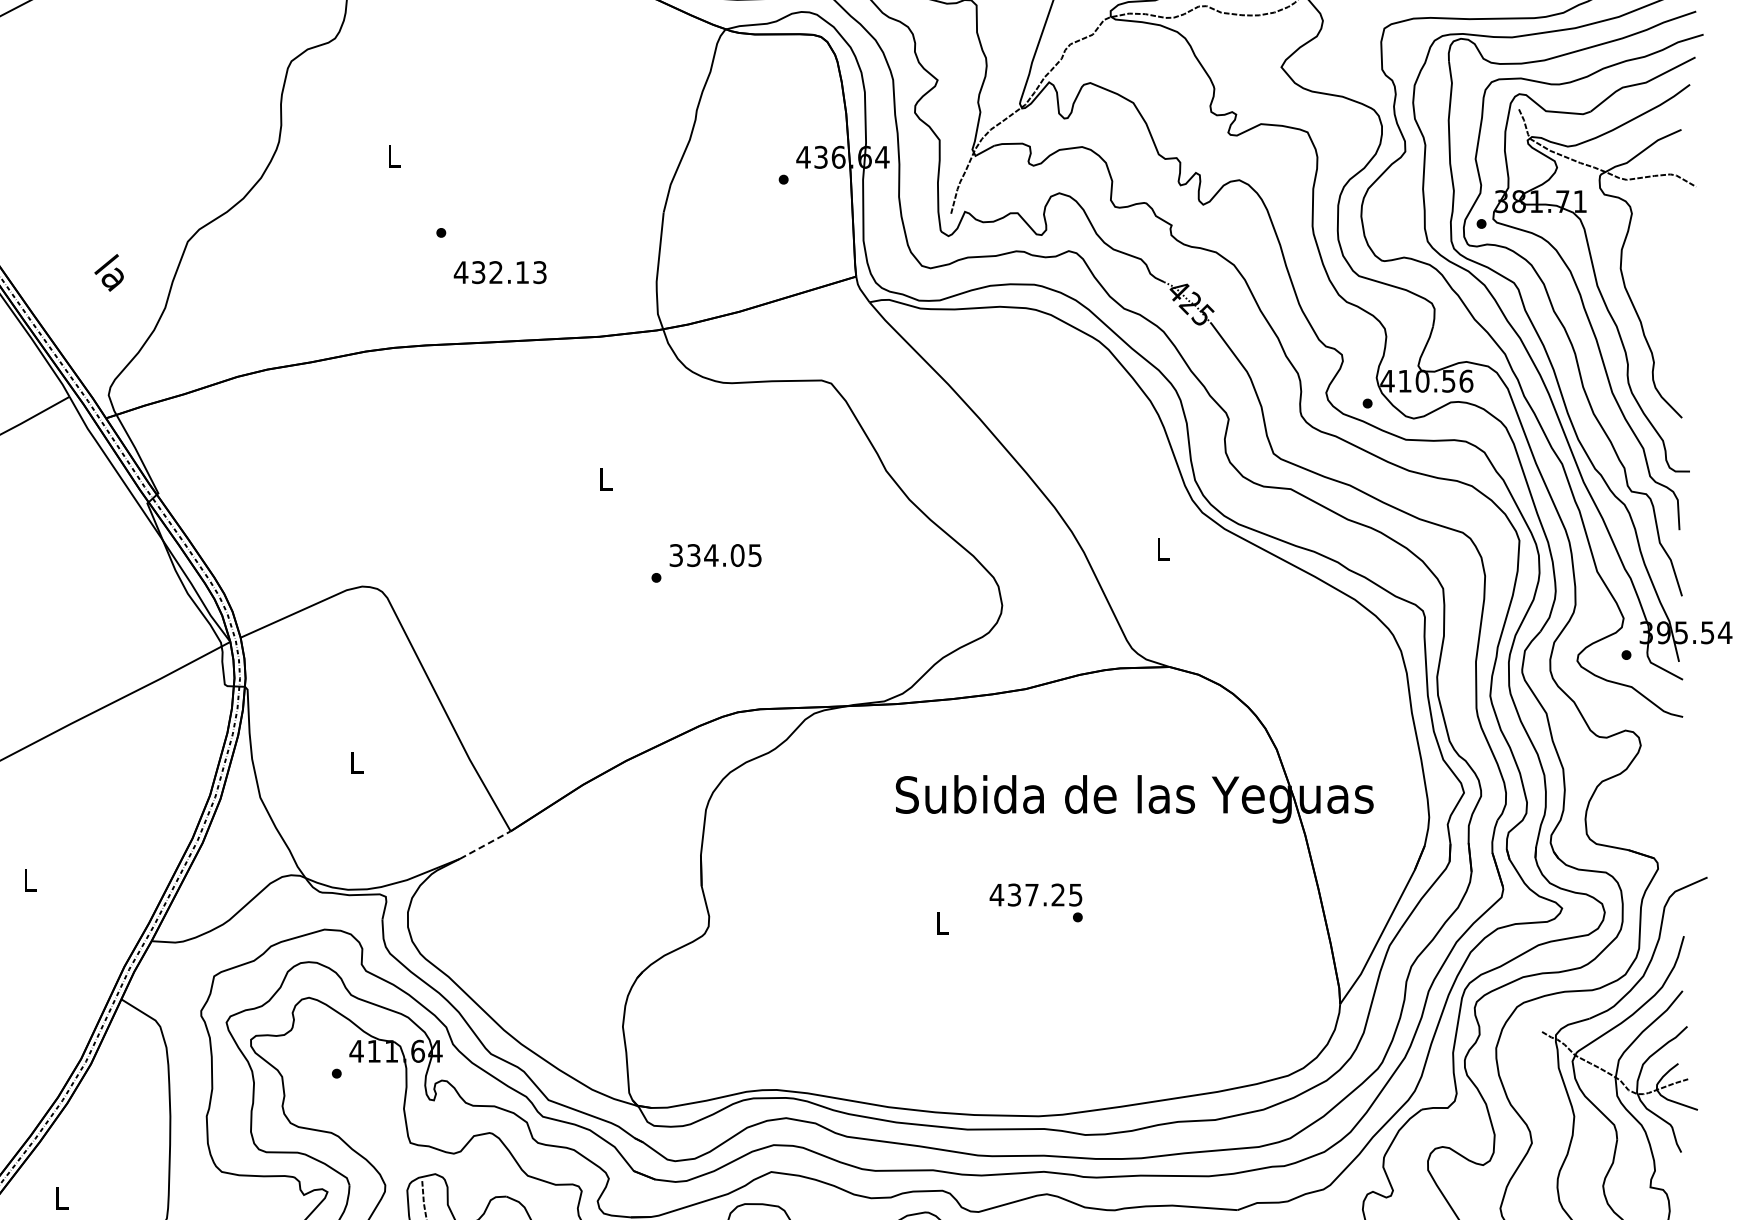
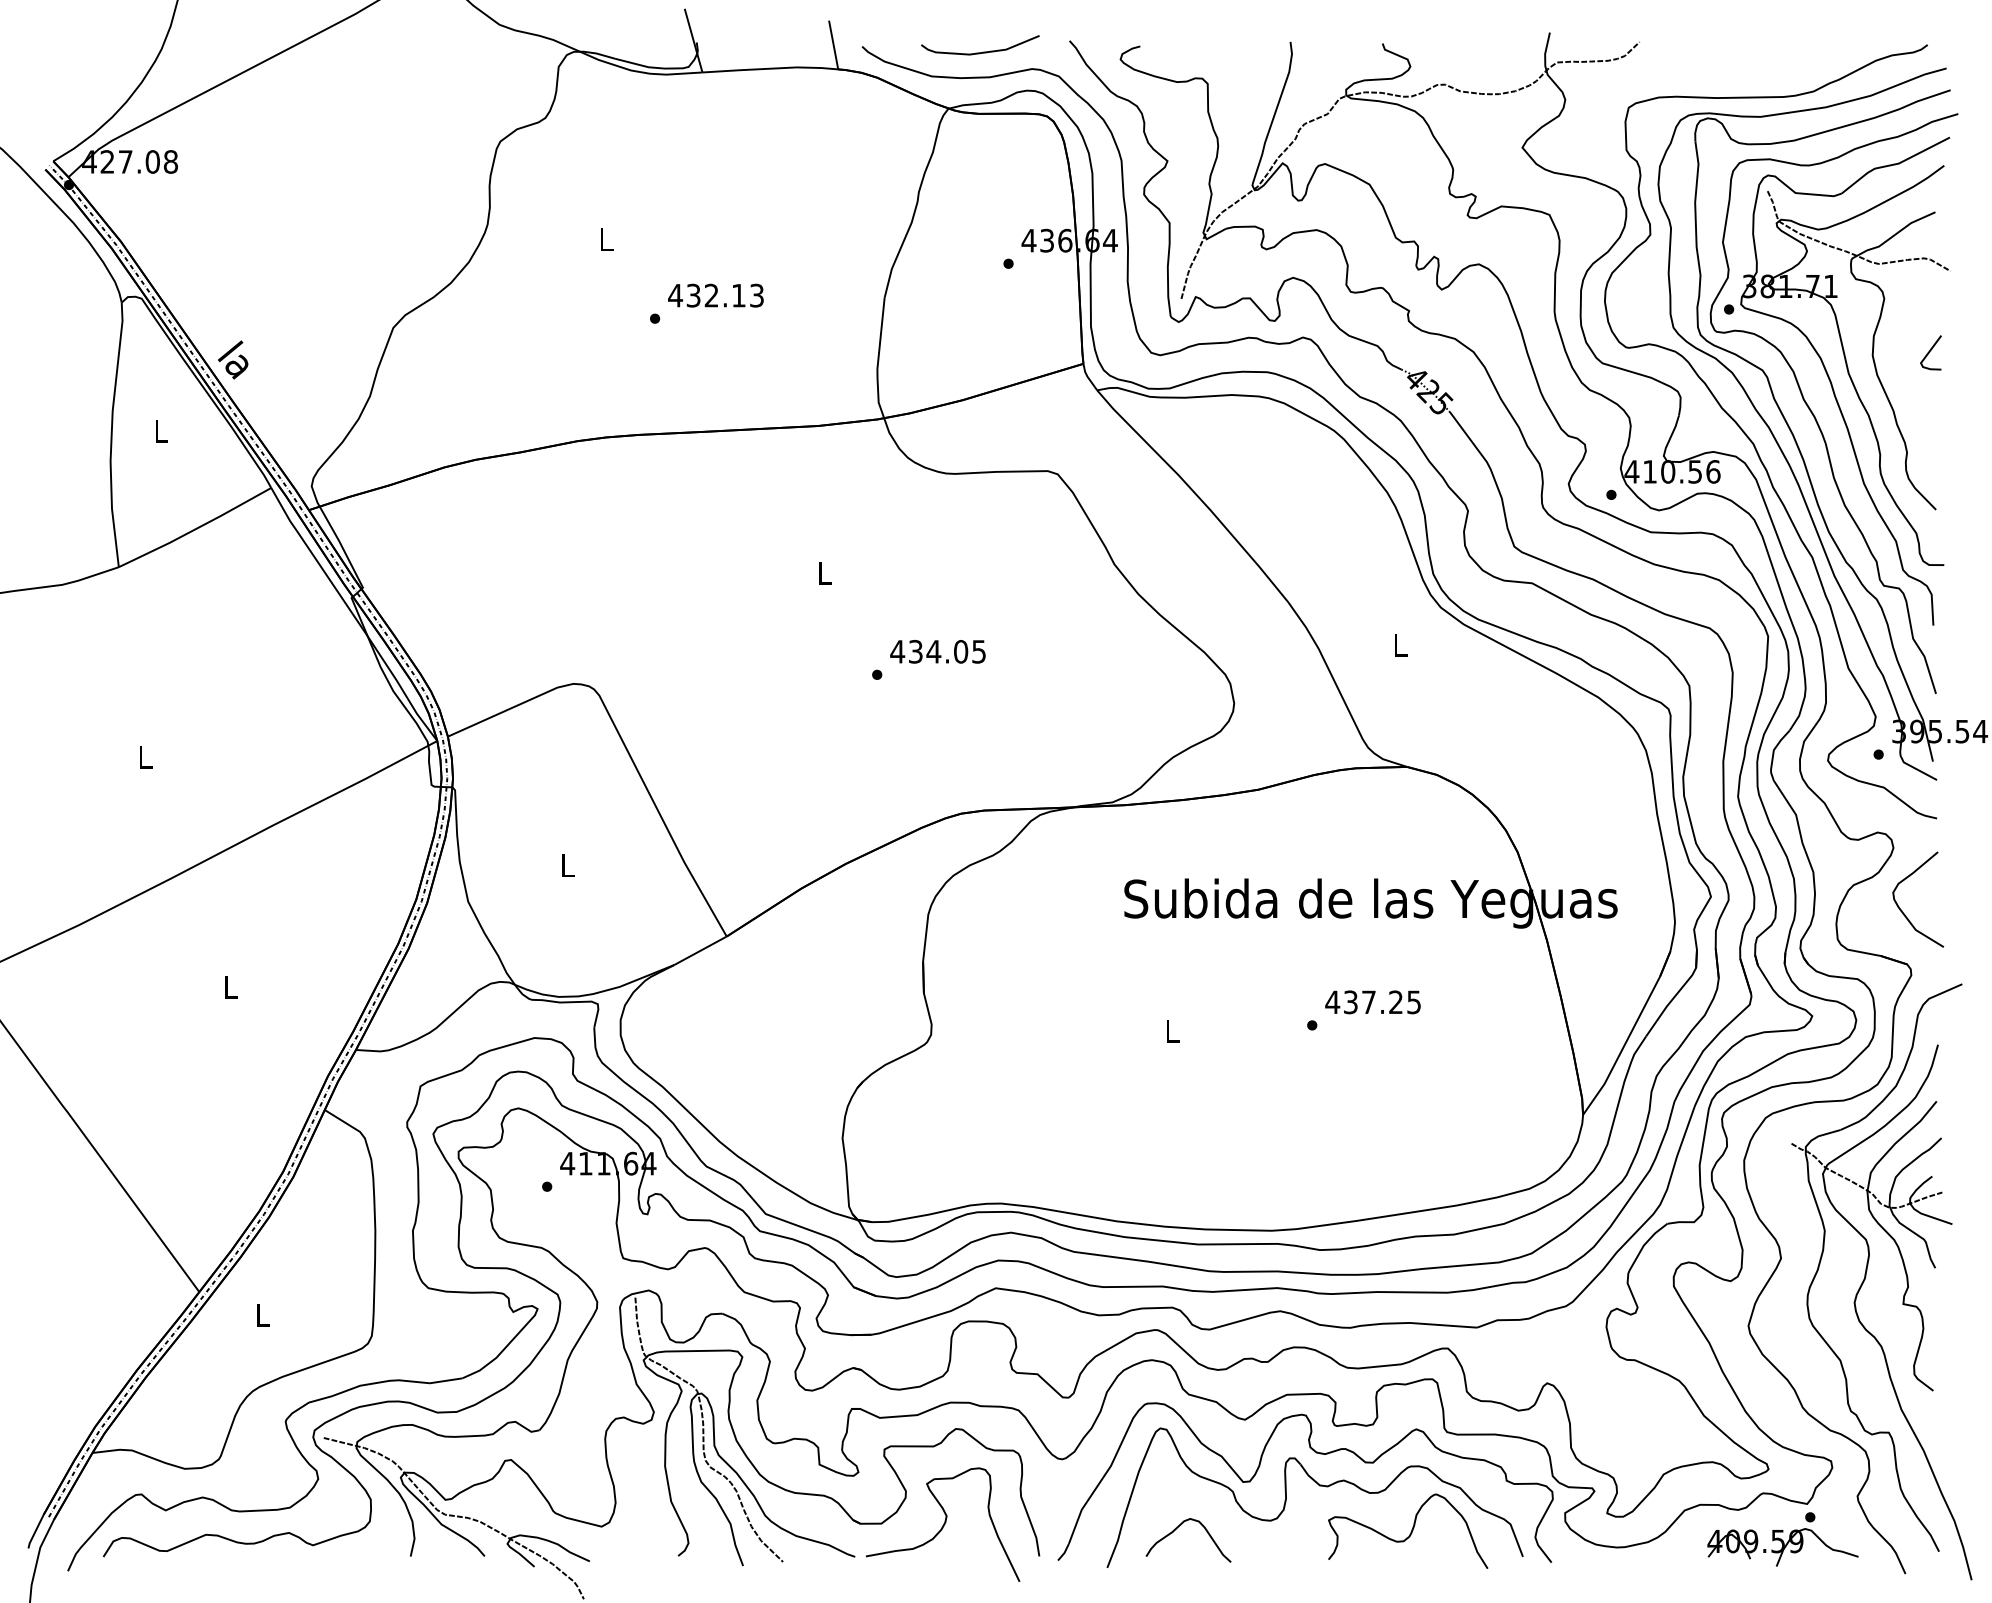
line: (1676, 265) -> (1930, 352), added
text: (109, 272) -> (233, 359), moved
text: (499, 272) -> (715, 295), moved
text: (676, 555) -> (897, 651), 334.05 -> 434.05
curve: (1649, 806) -> (1902, 910), added
line: (485, 844) -> (700, 950), dashed -> solid
text: (1035, 895) -> (1372, 1002), moved

